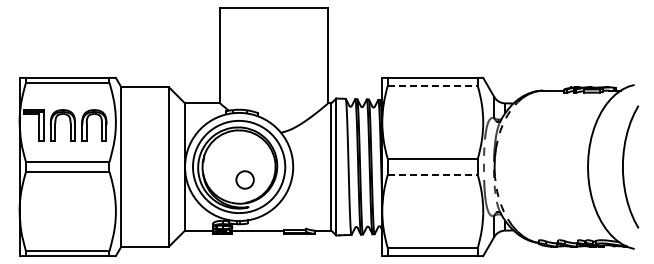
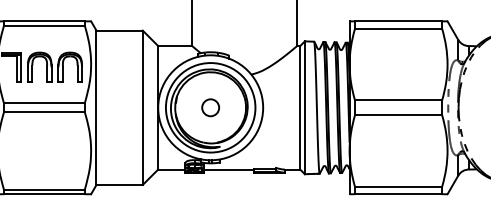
line: (432, 85) -> (398, 28), dashed -> solid
line: (432, 174) -> (398, 115), dashed -> solid
circle: (244, 179) -> (210, 107), moved

